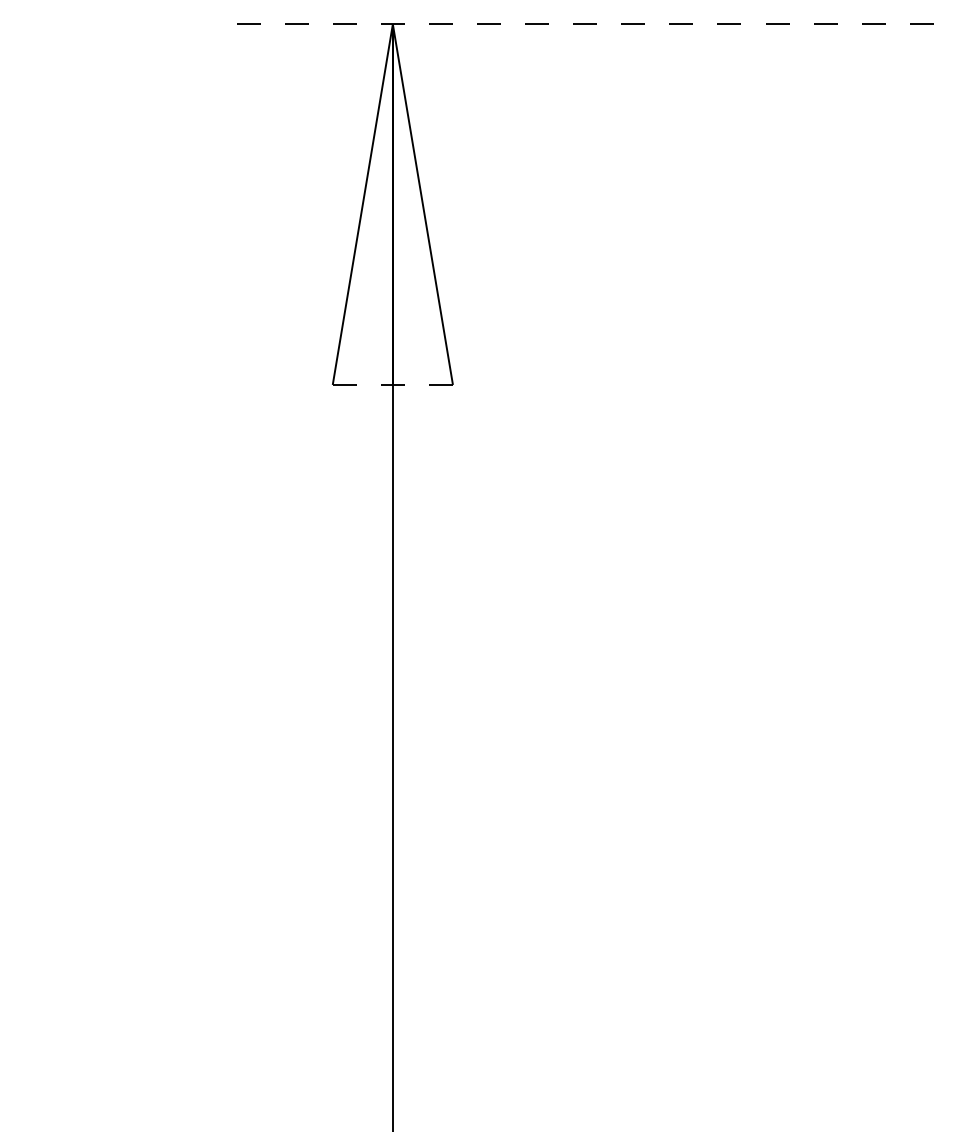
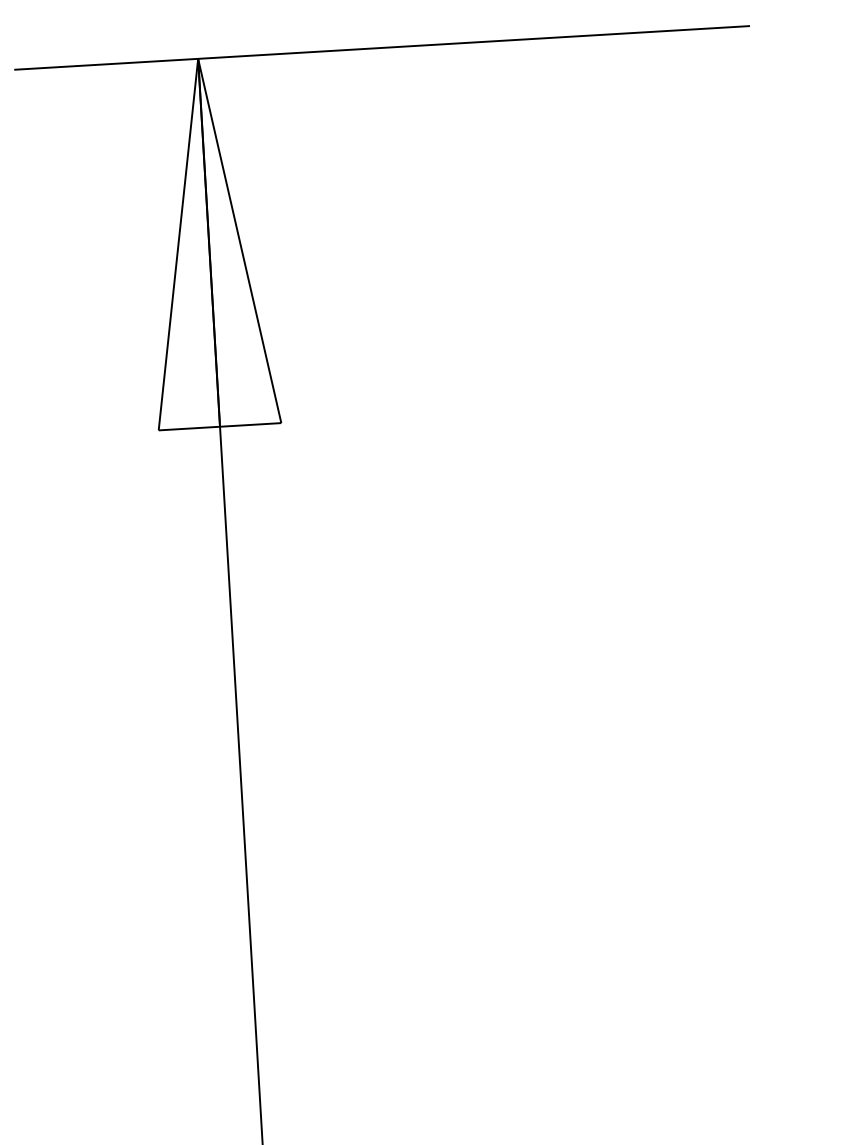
line: (573, 24) -> (382, 48), dashed -> solid
line: (393, 384) -> (220, 426), dashed -> solid

